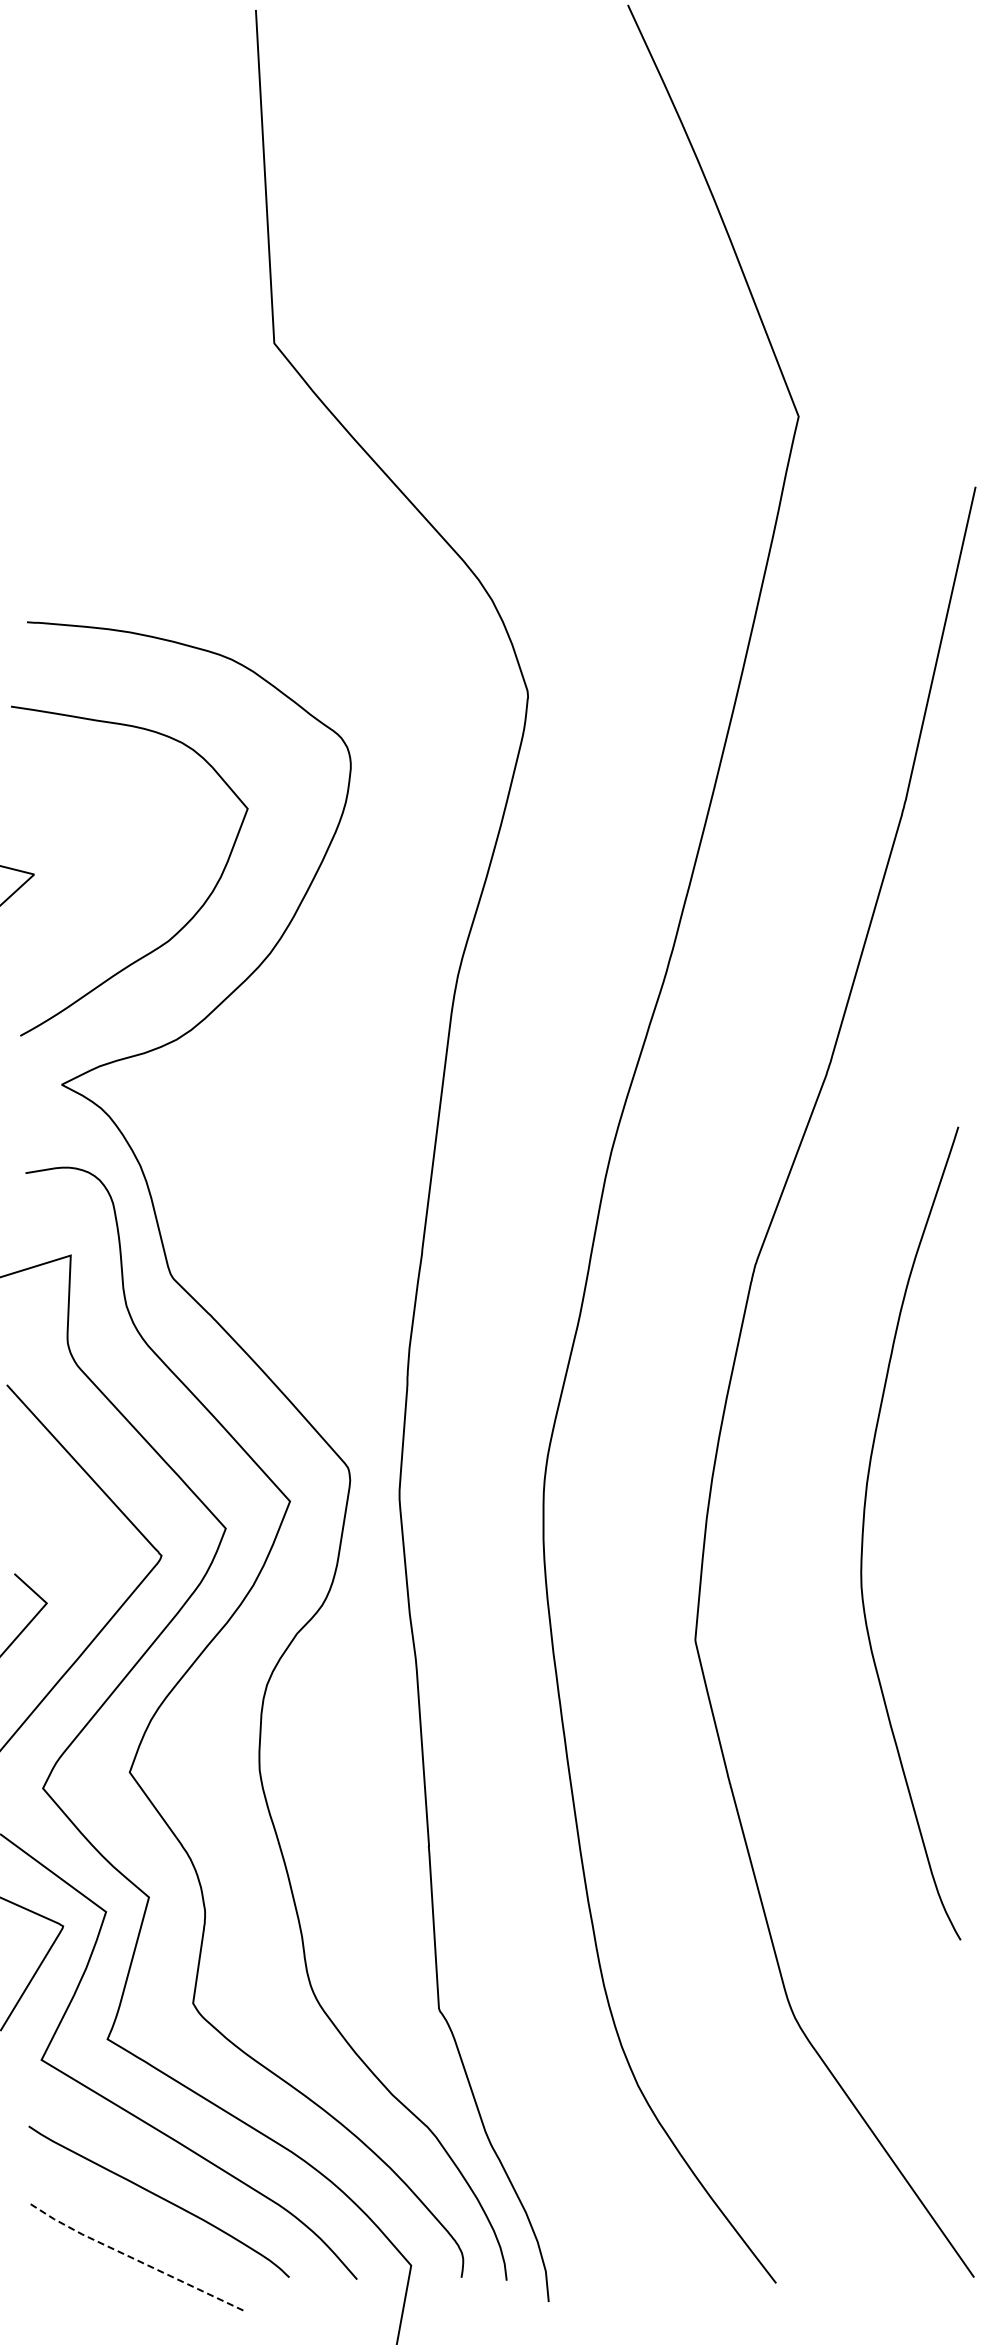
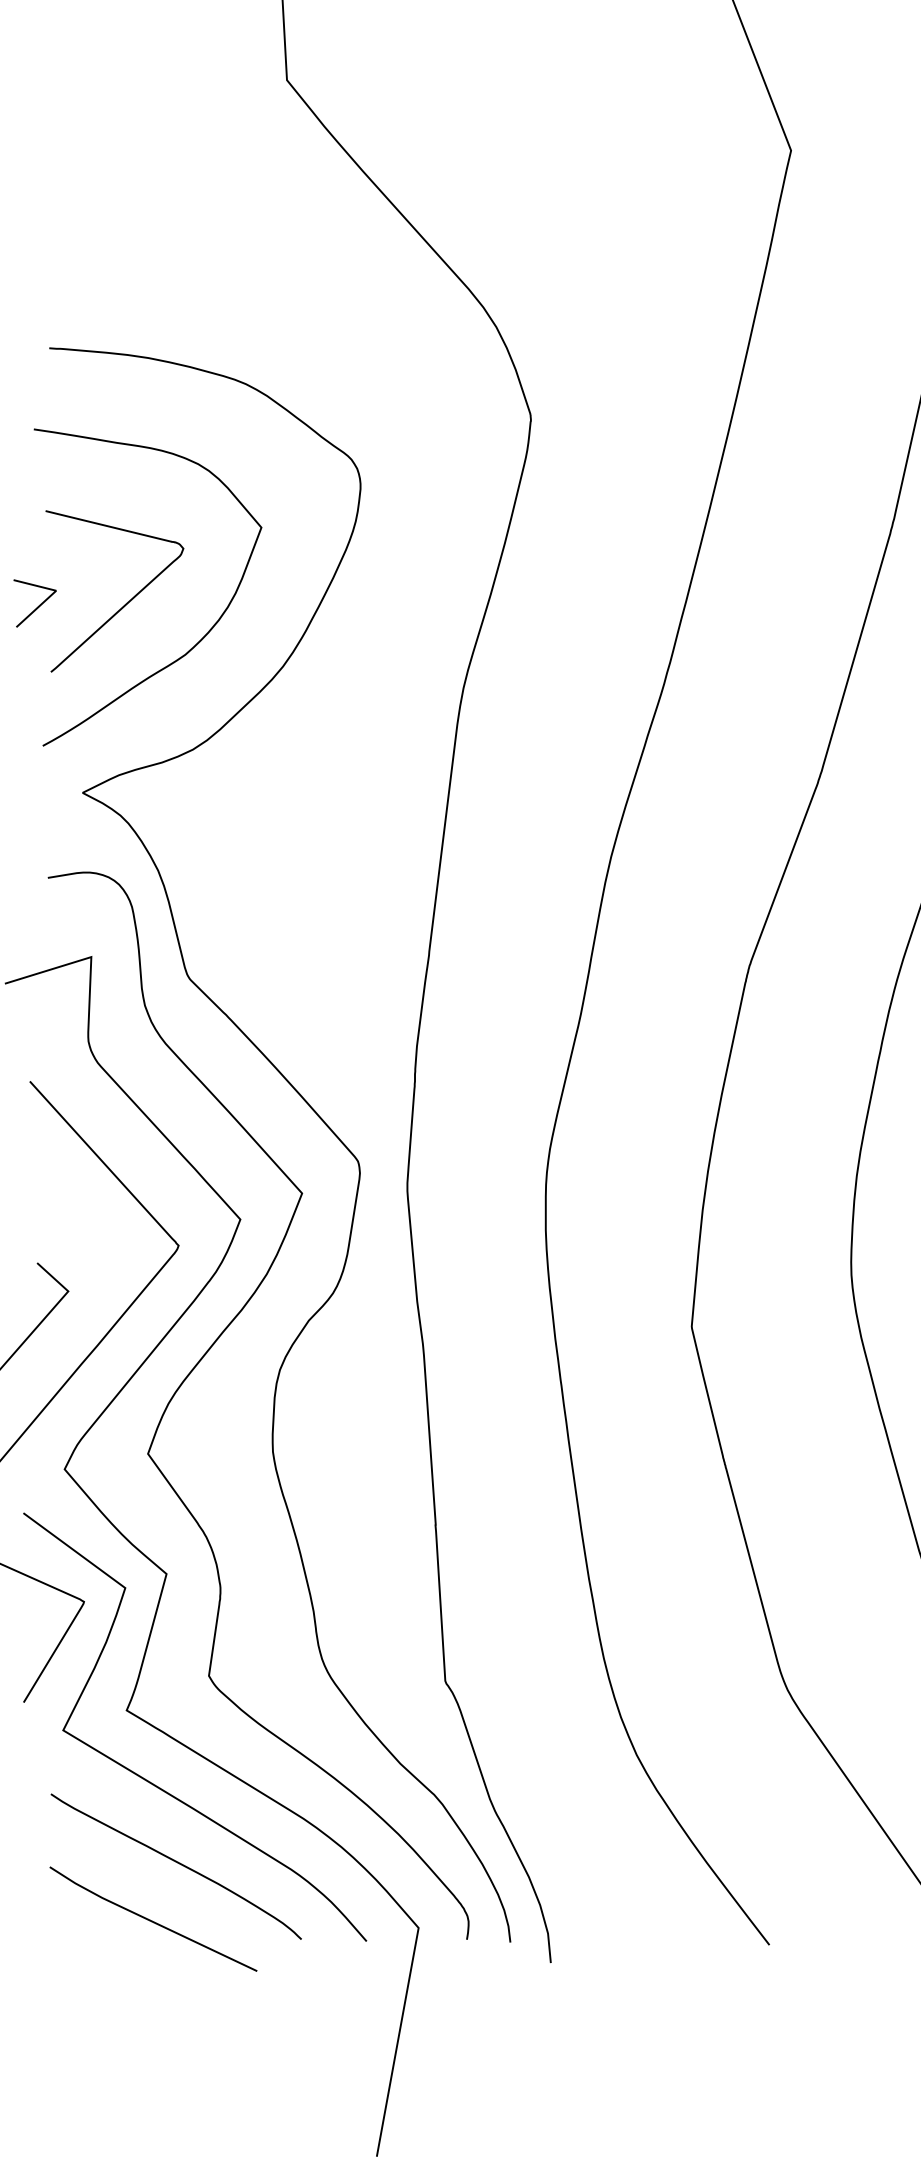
curve: (106, 887) -> (125, 603), added
line: (132, 2258) -> (150, 1921), dashed -> solid

